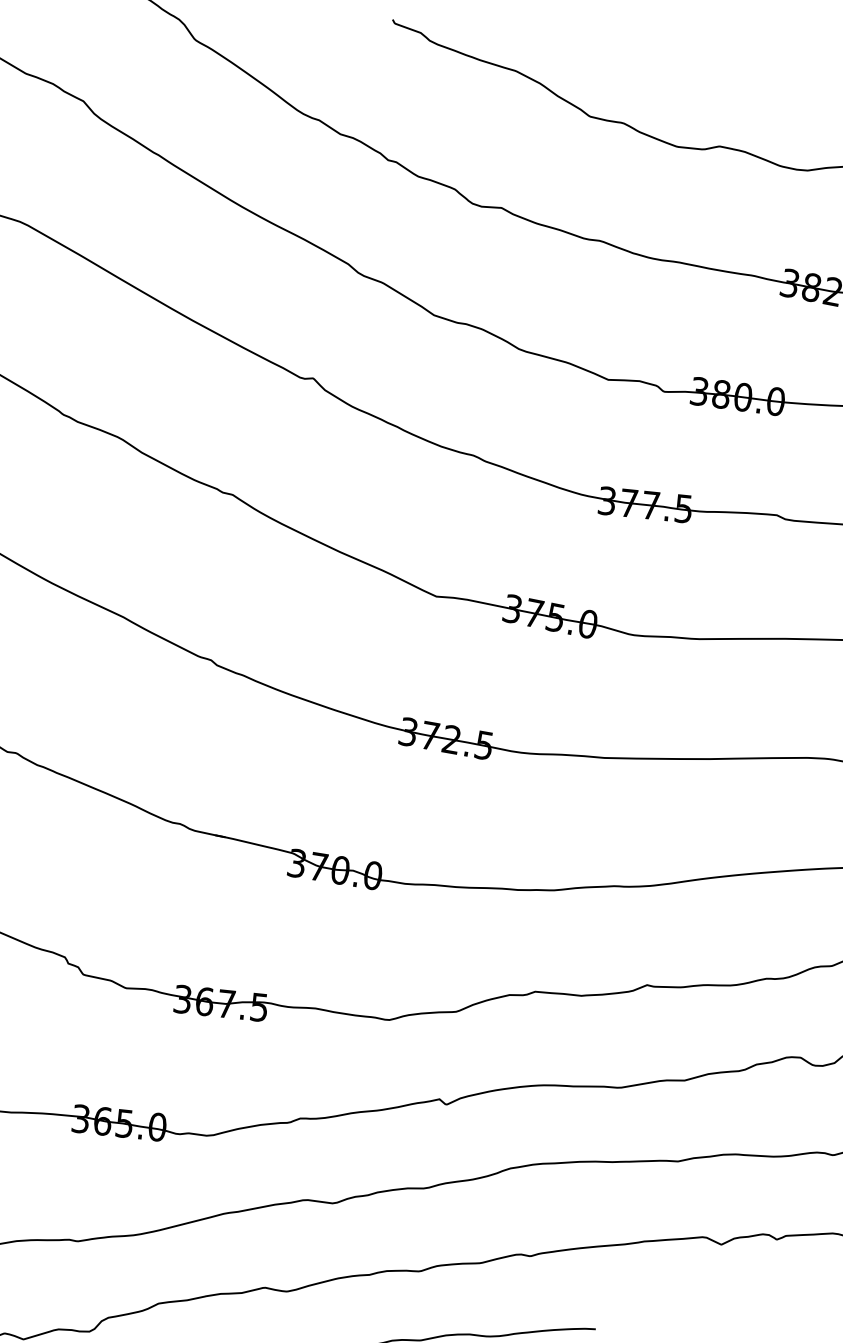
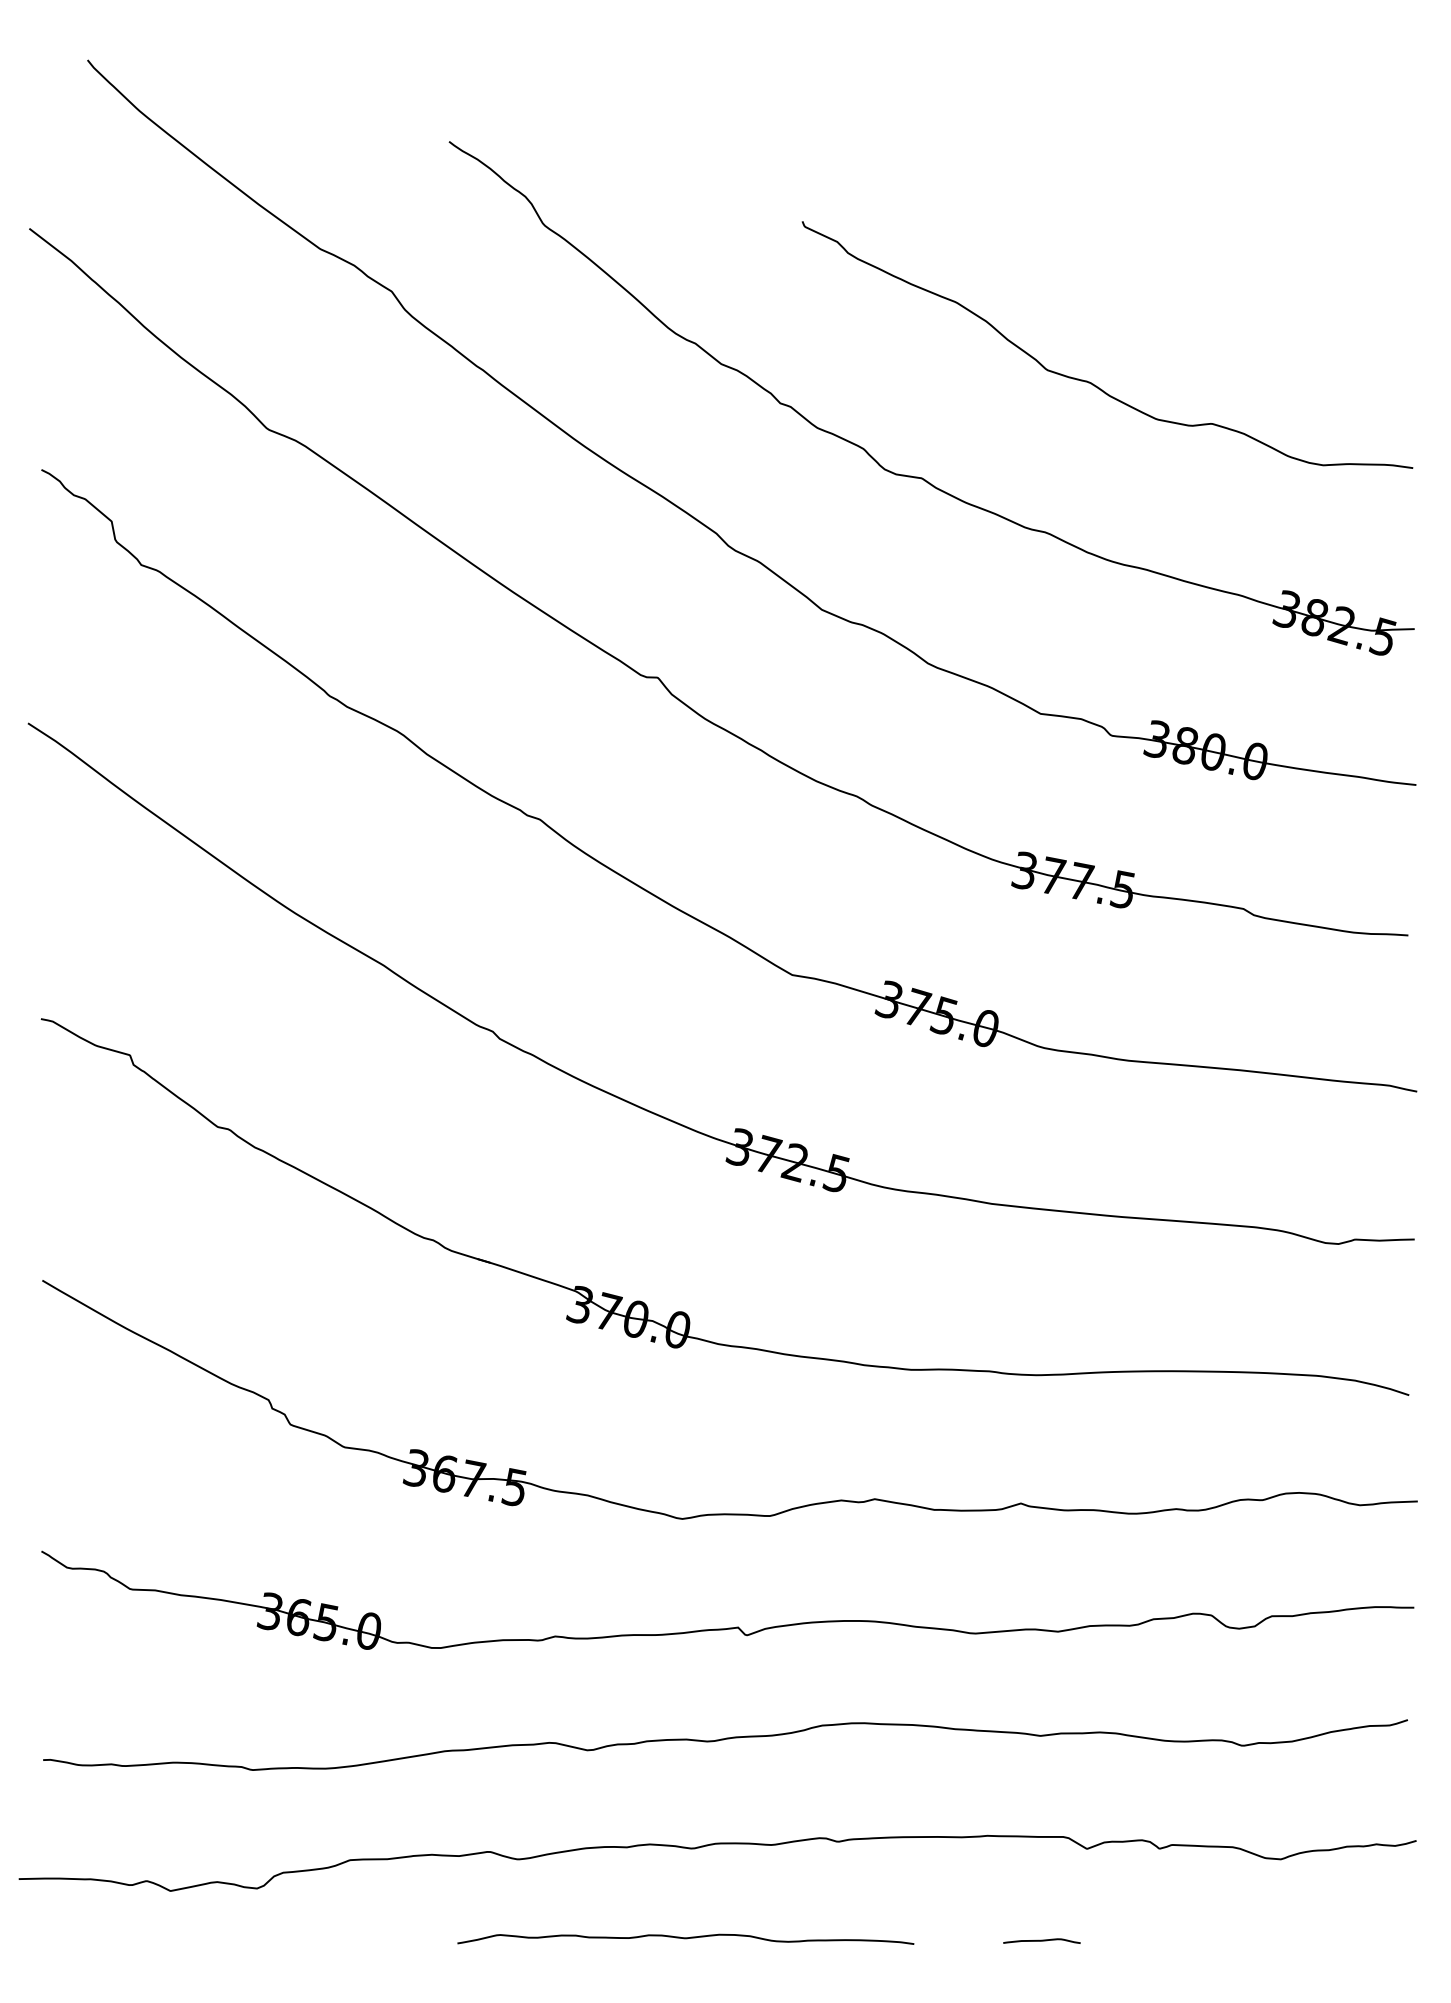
curve: (692, 1317) -> (1041, 1940), added

